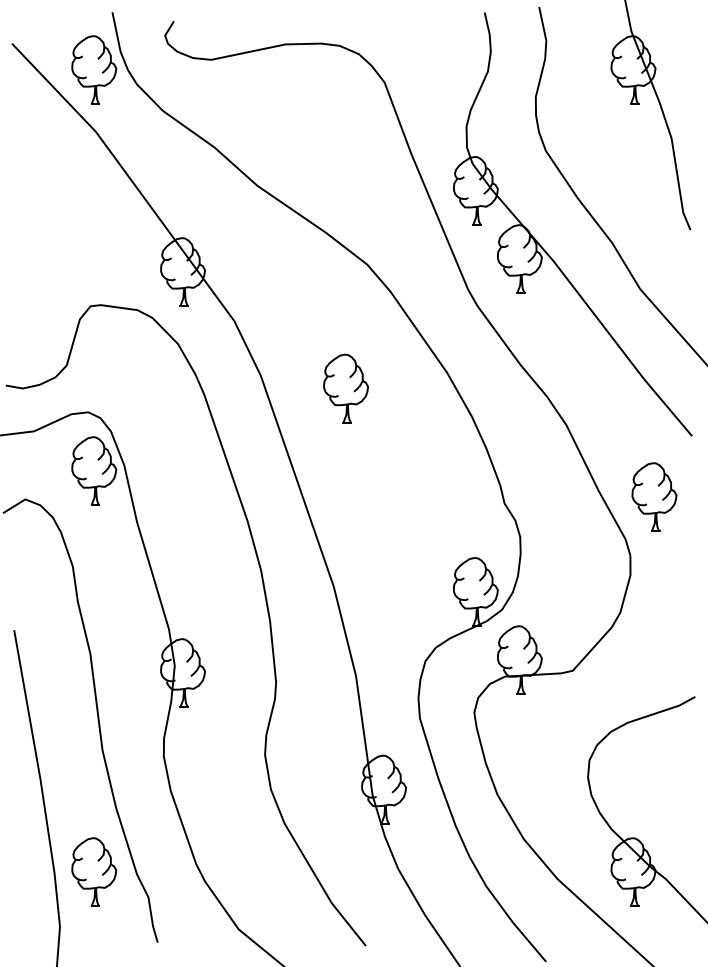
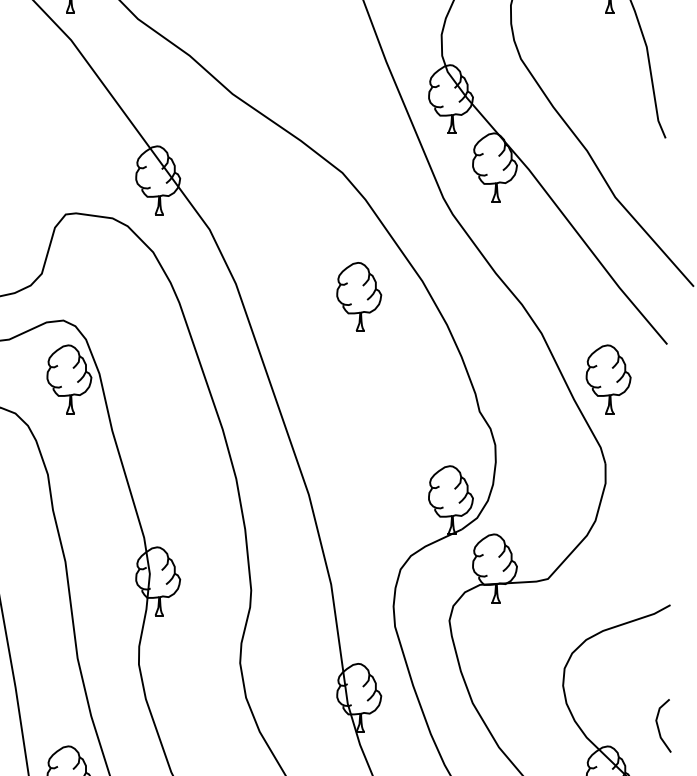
part: (345, 388) -> (358, 296), moved
part: (654, 496) -> (608, 378), moved
line: (683, 817) -> (658, 725), added

